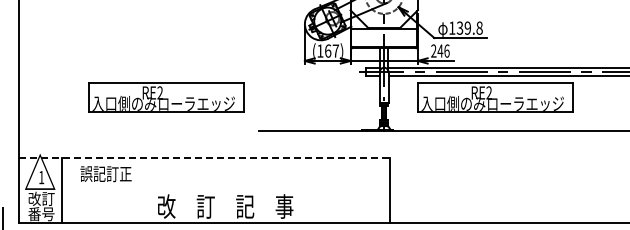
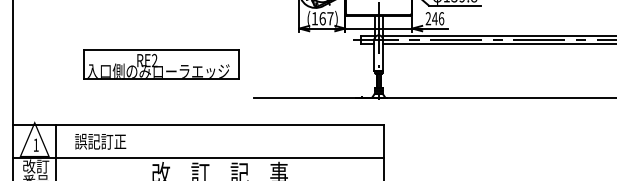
part: (495, 97) -> (490, 65), removed
line: (204, 157) -> (199, 125), dashed -> solid
line: (203, 190) -> (198, 158), added

